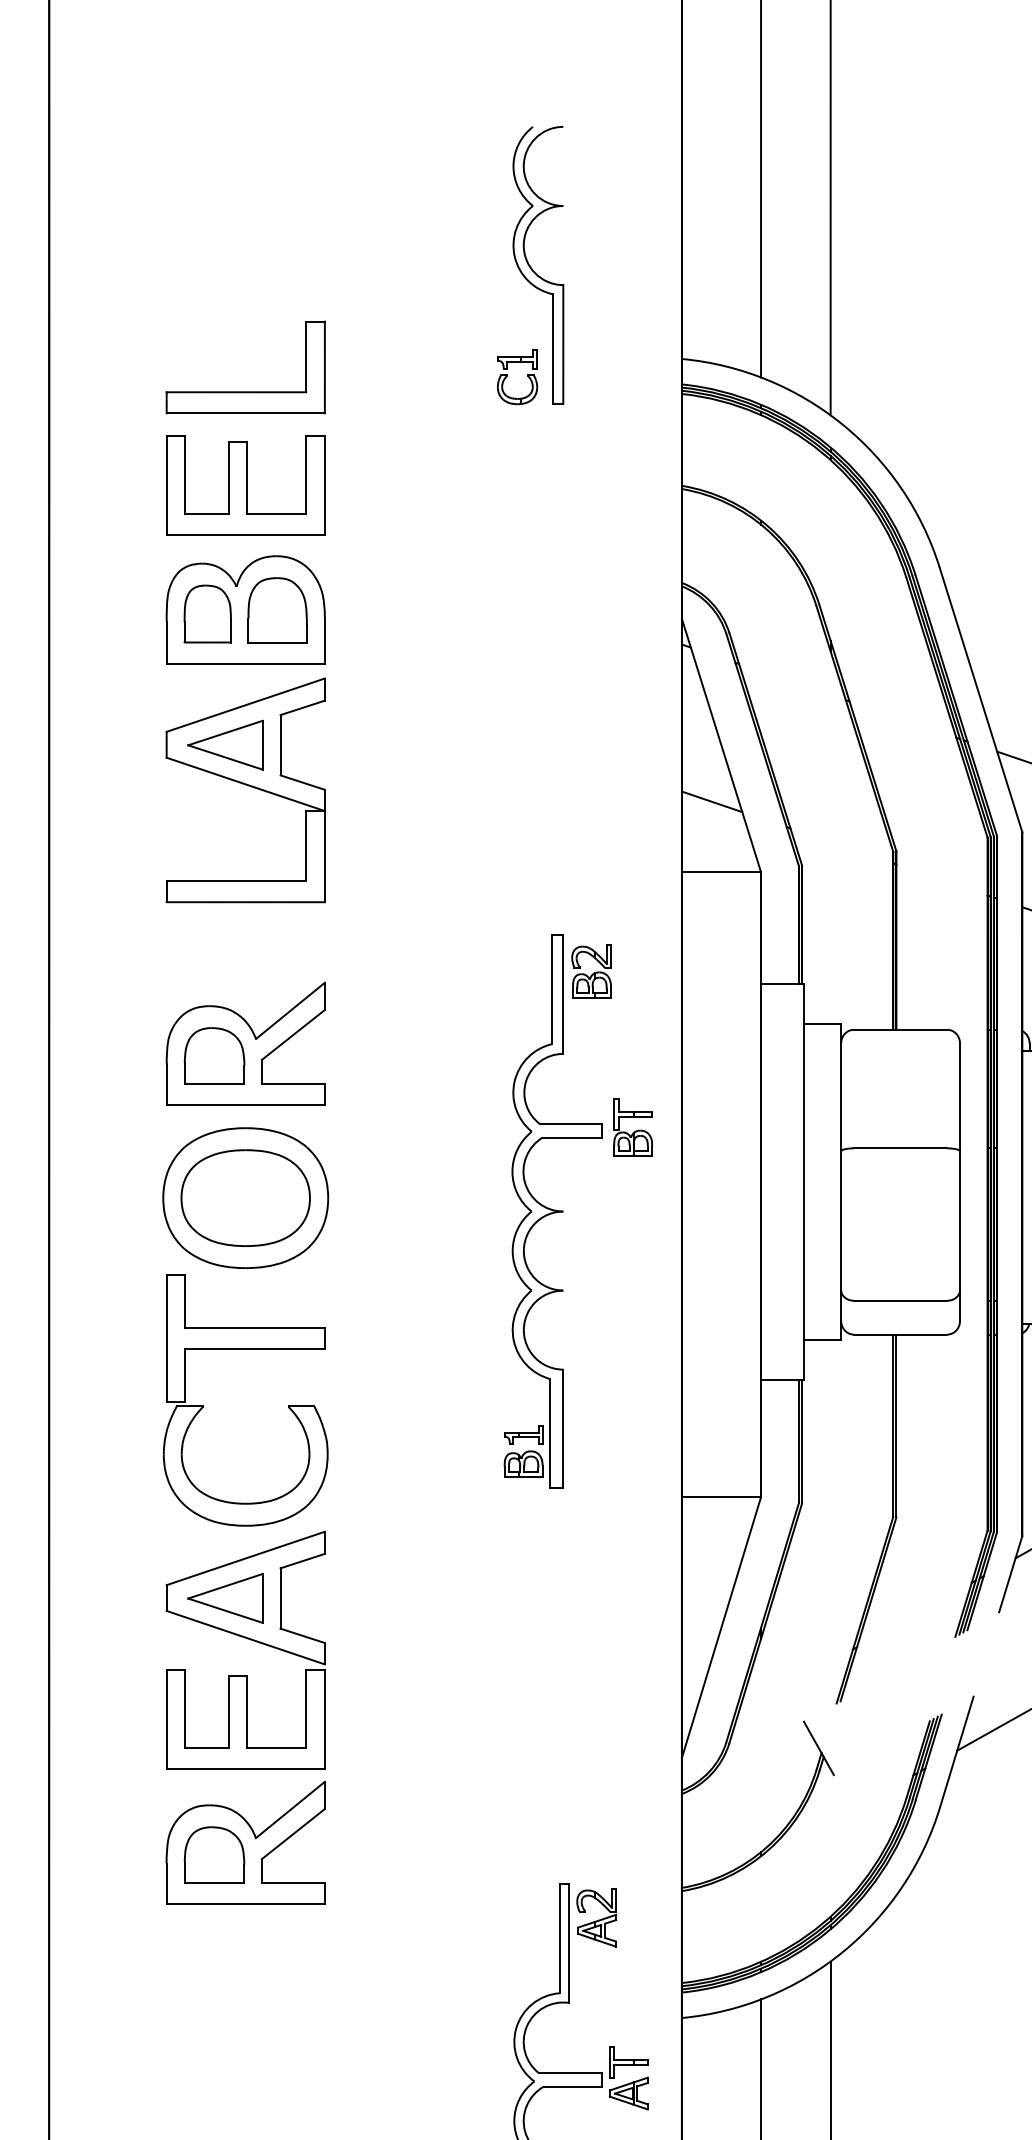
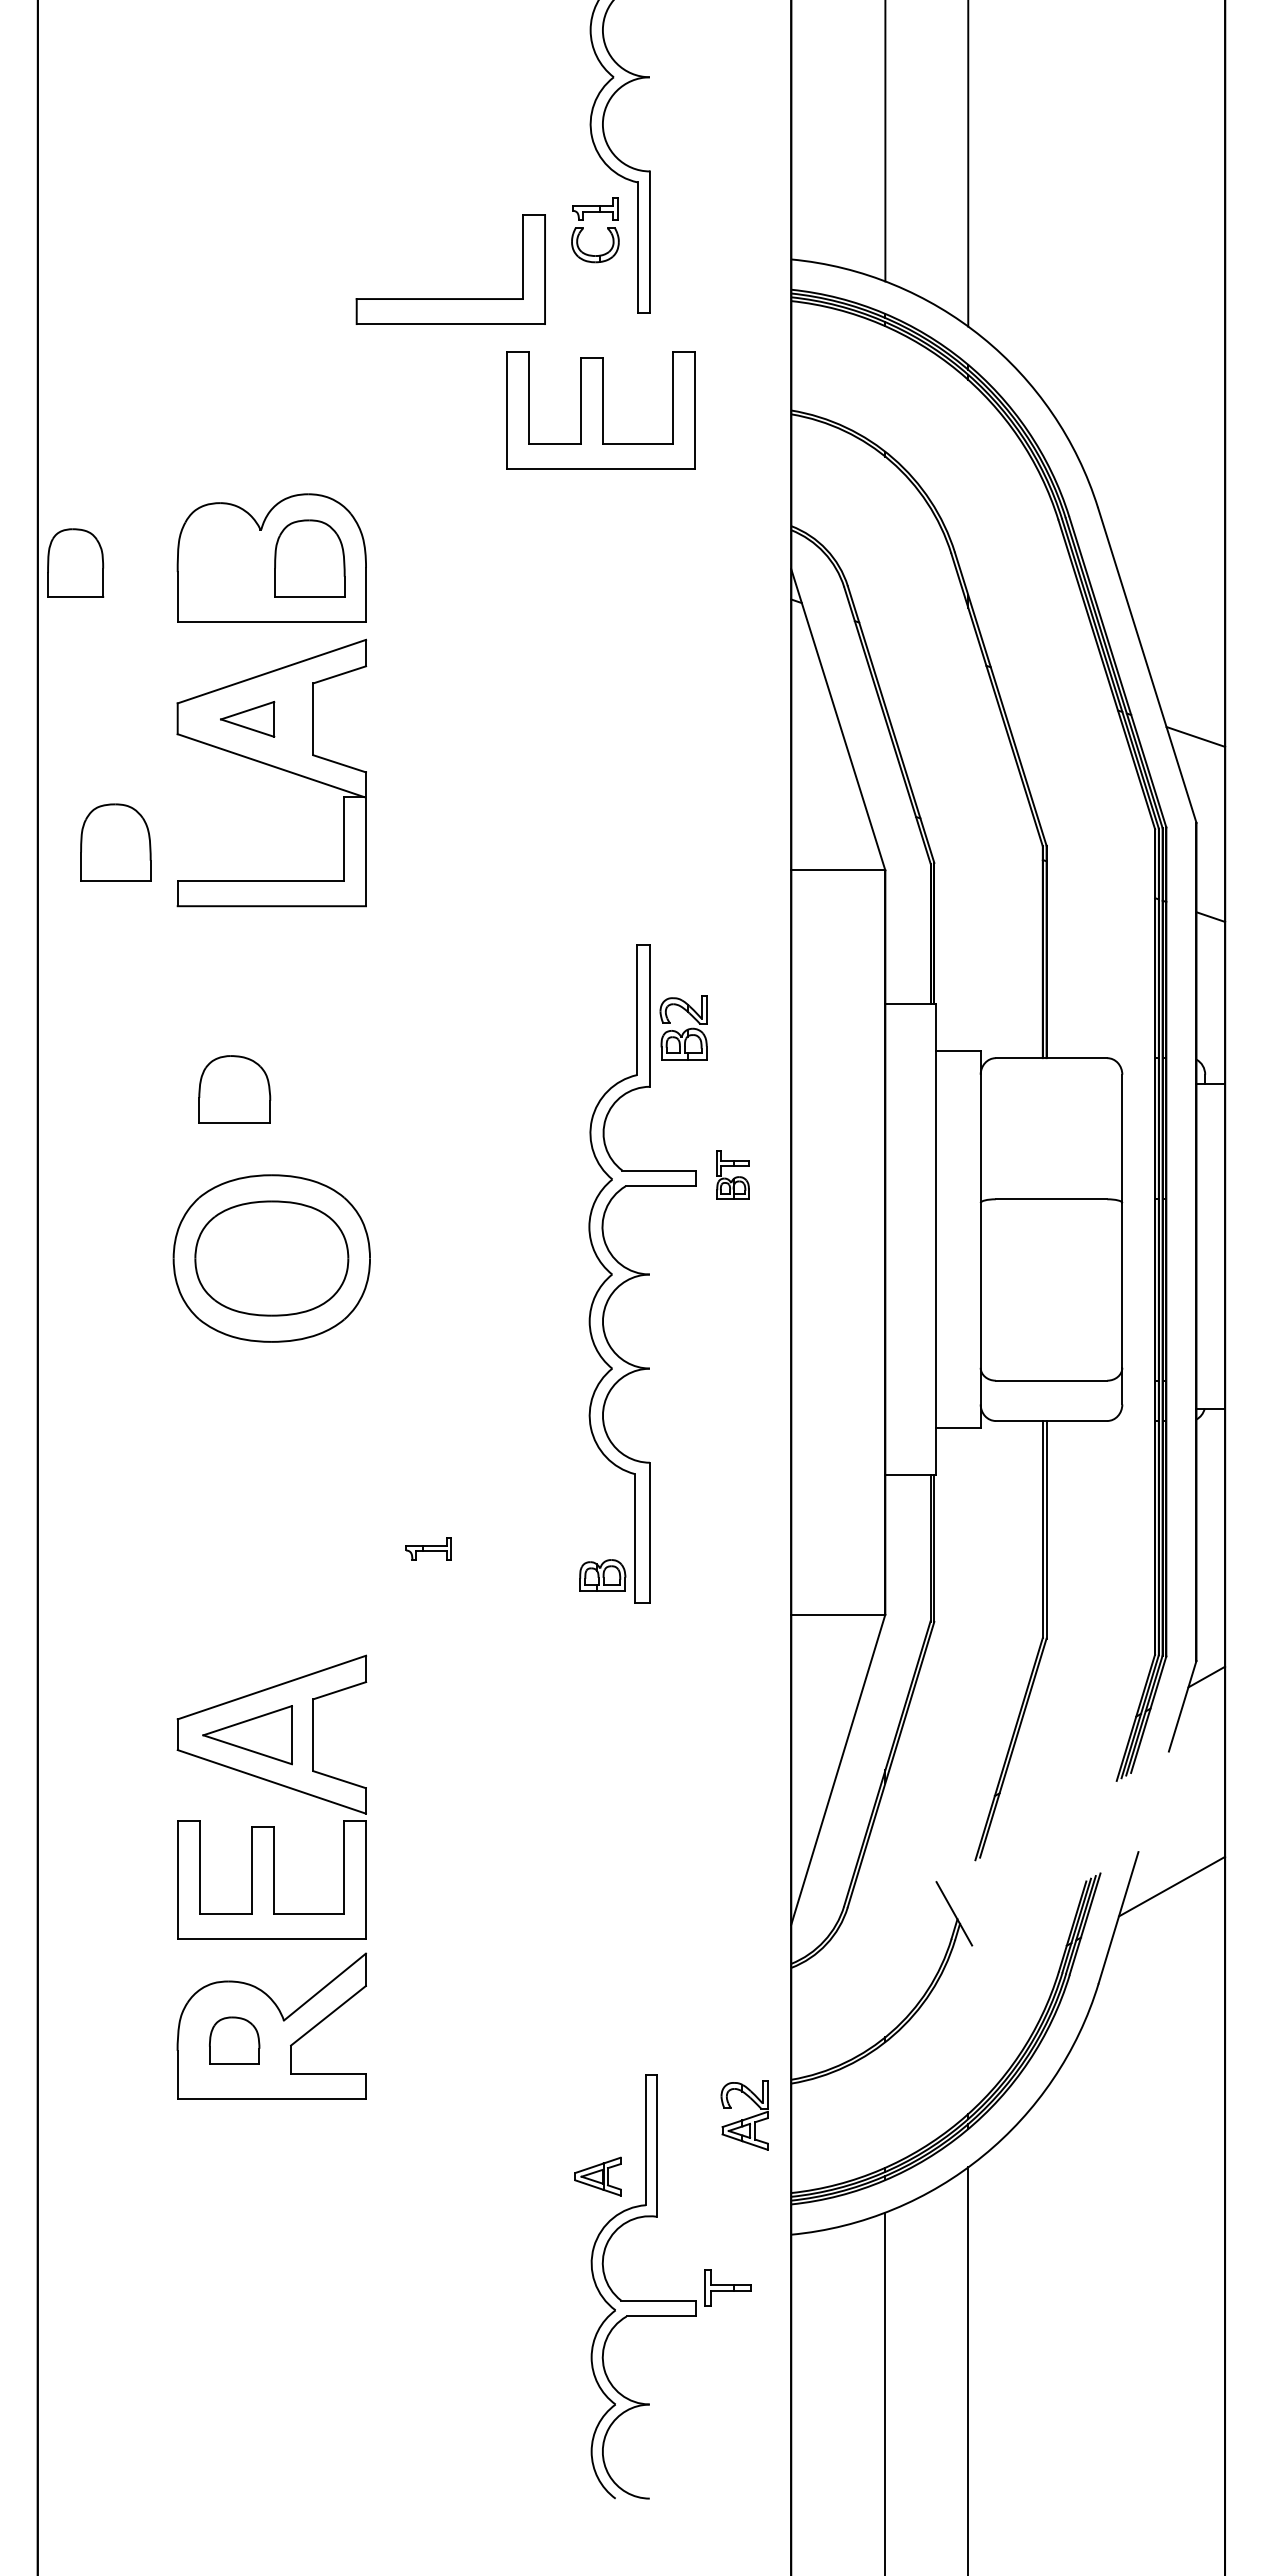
part: (507, 376) -> (583, 229), moved
part: (245, 391) -> (450, 298), moved
part: (245, 485) -> (600, 410), moved
part: (207, 613) -> (75, 562), moved
part: (225, 745) -> (247, 719), size x0.6
line: (712, 801) -> (827, 786), removed
part: (114, 848) -> (115, 842), added
part: (591, 971) -> (683, 1027), moved
part: (245, 1043) -> (271, 1074), removed
part: (632, 1127) -> (732, 1174), size x0.7
part: (202, 1405) -> (220, 1505), removed
part: (523, 1434) -> (428, 1548), moved
part: (214, 1854) -> (234, 2040), size x0.7
part: (596, 1917) -> (744, 2115), moved
part: (628, 2093) -> (597, 2176), moved

